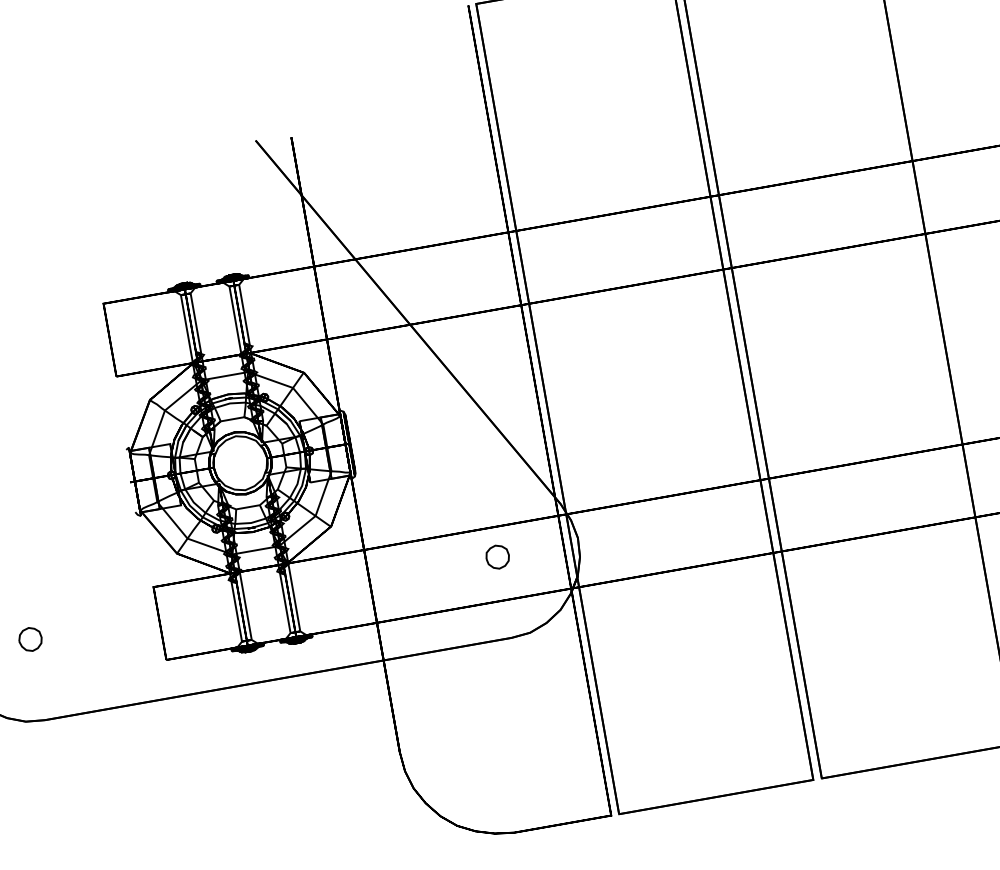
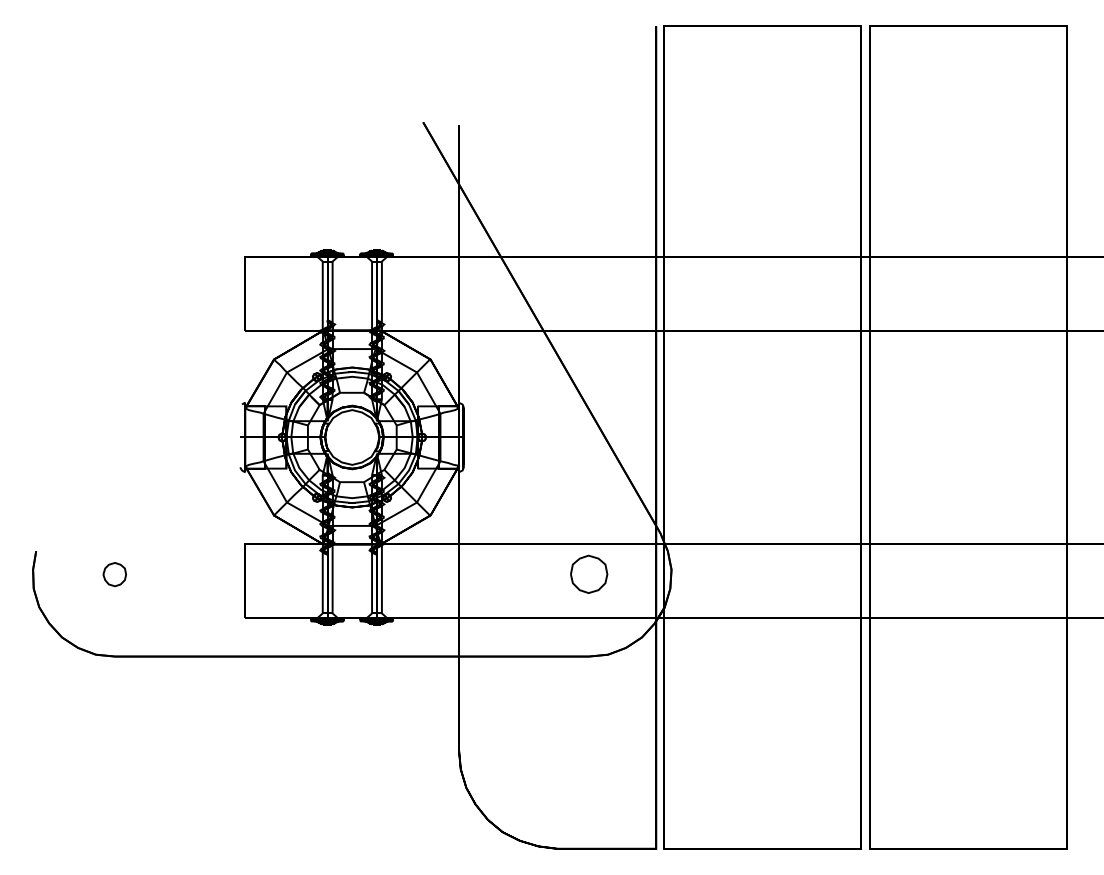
part: (497, 556) -> (589, 574), size x1.6

